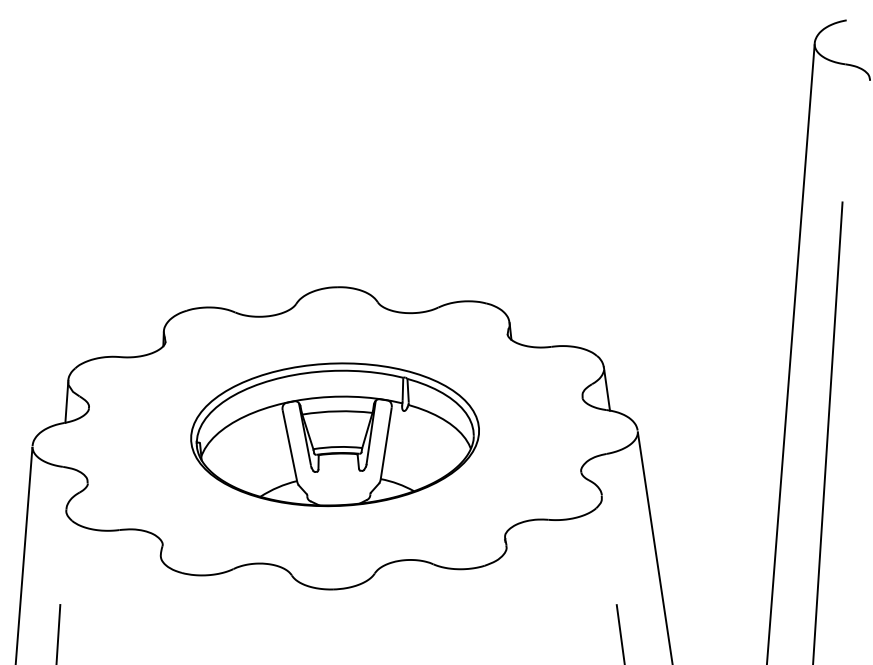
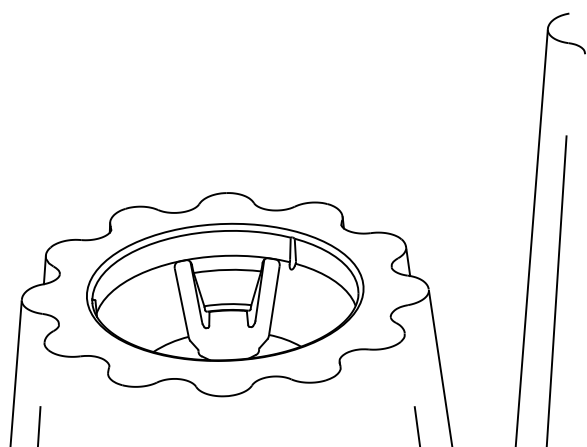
part: (335, 433) -> (225, 291), size x1.43

